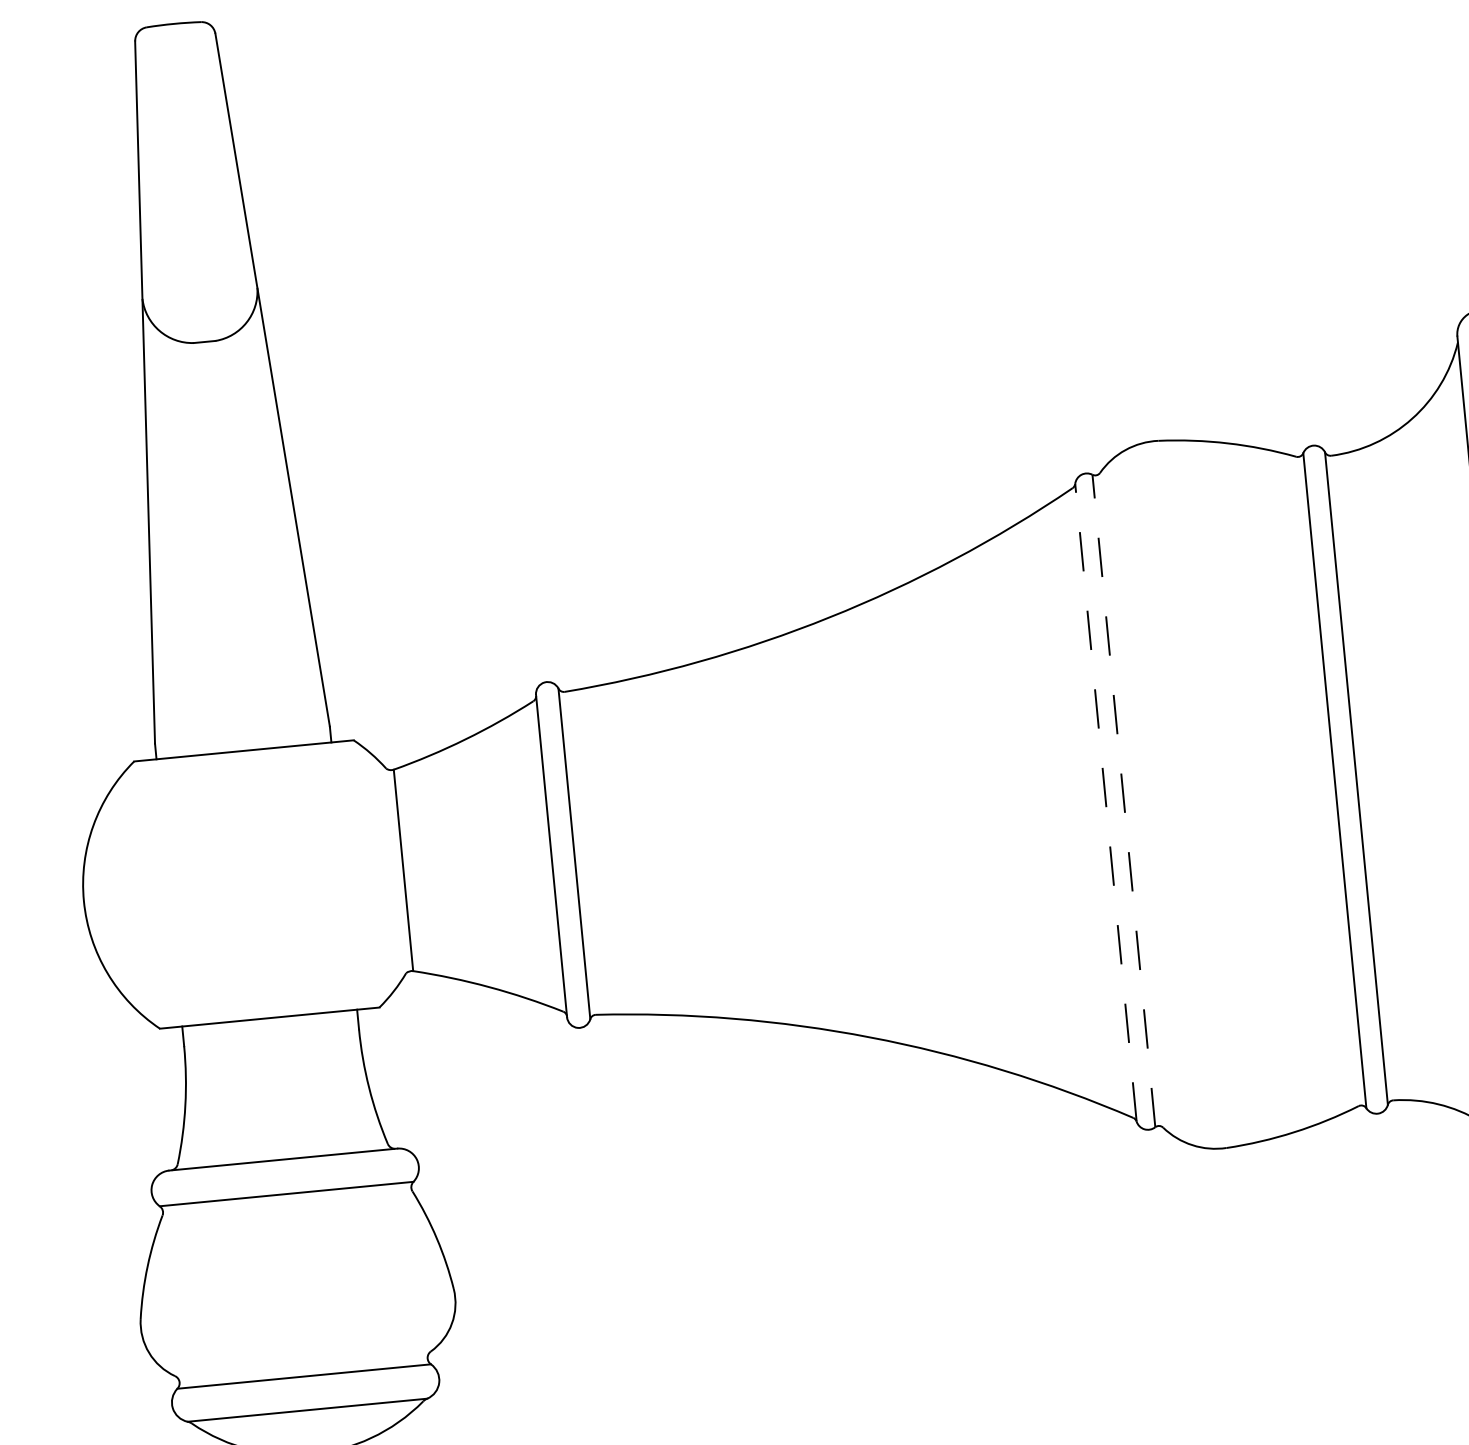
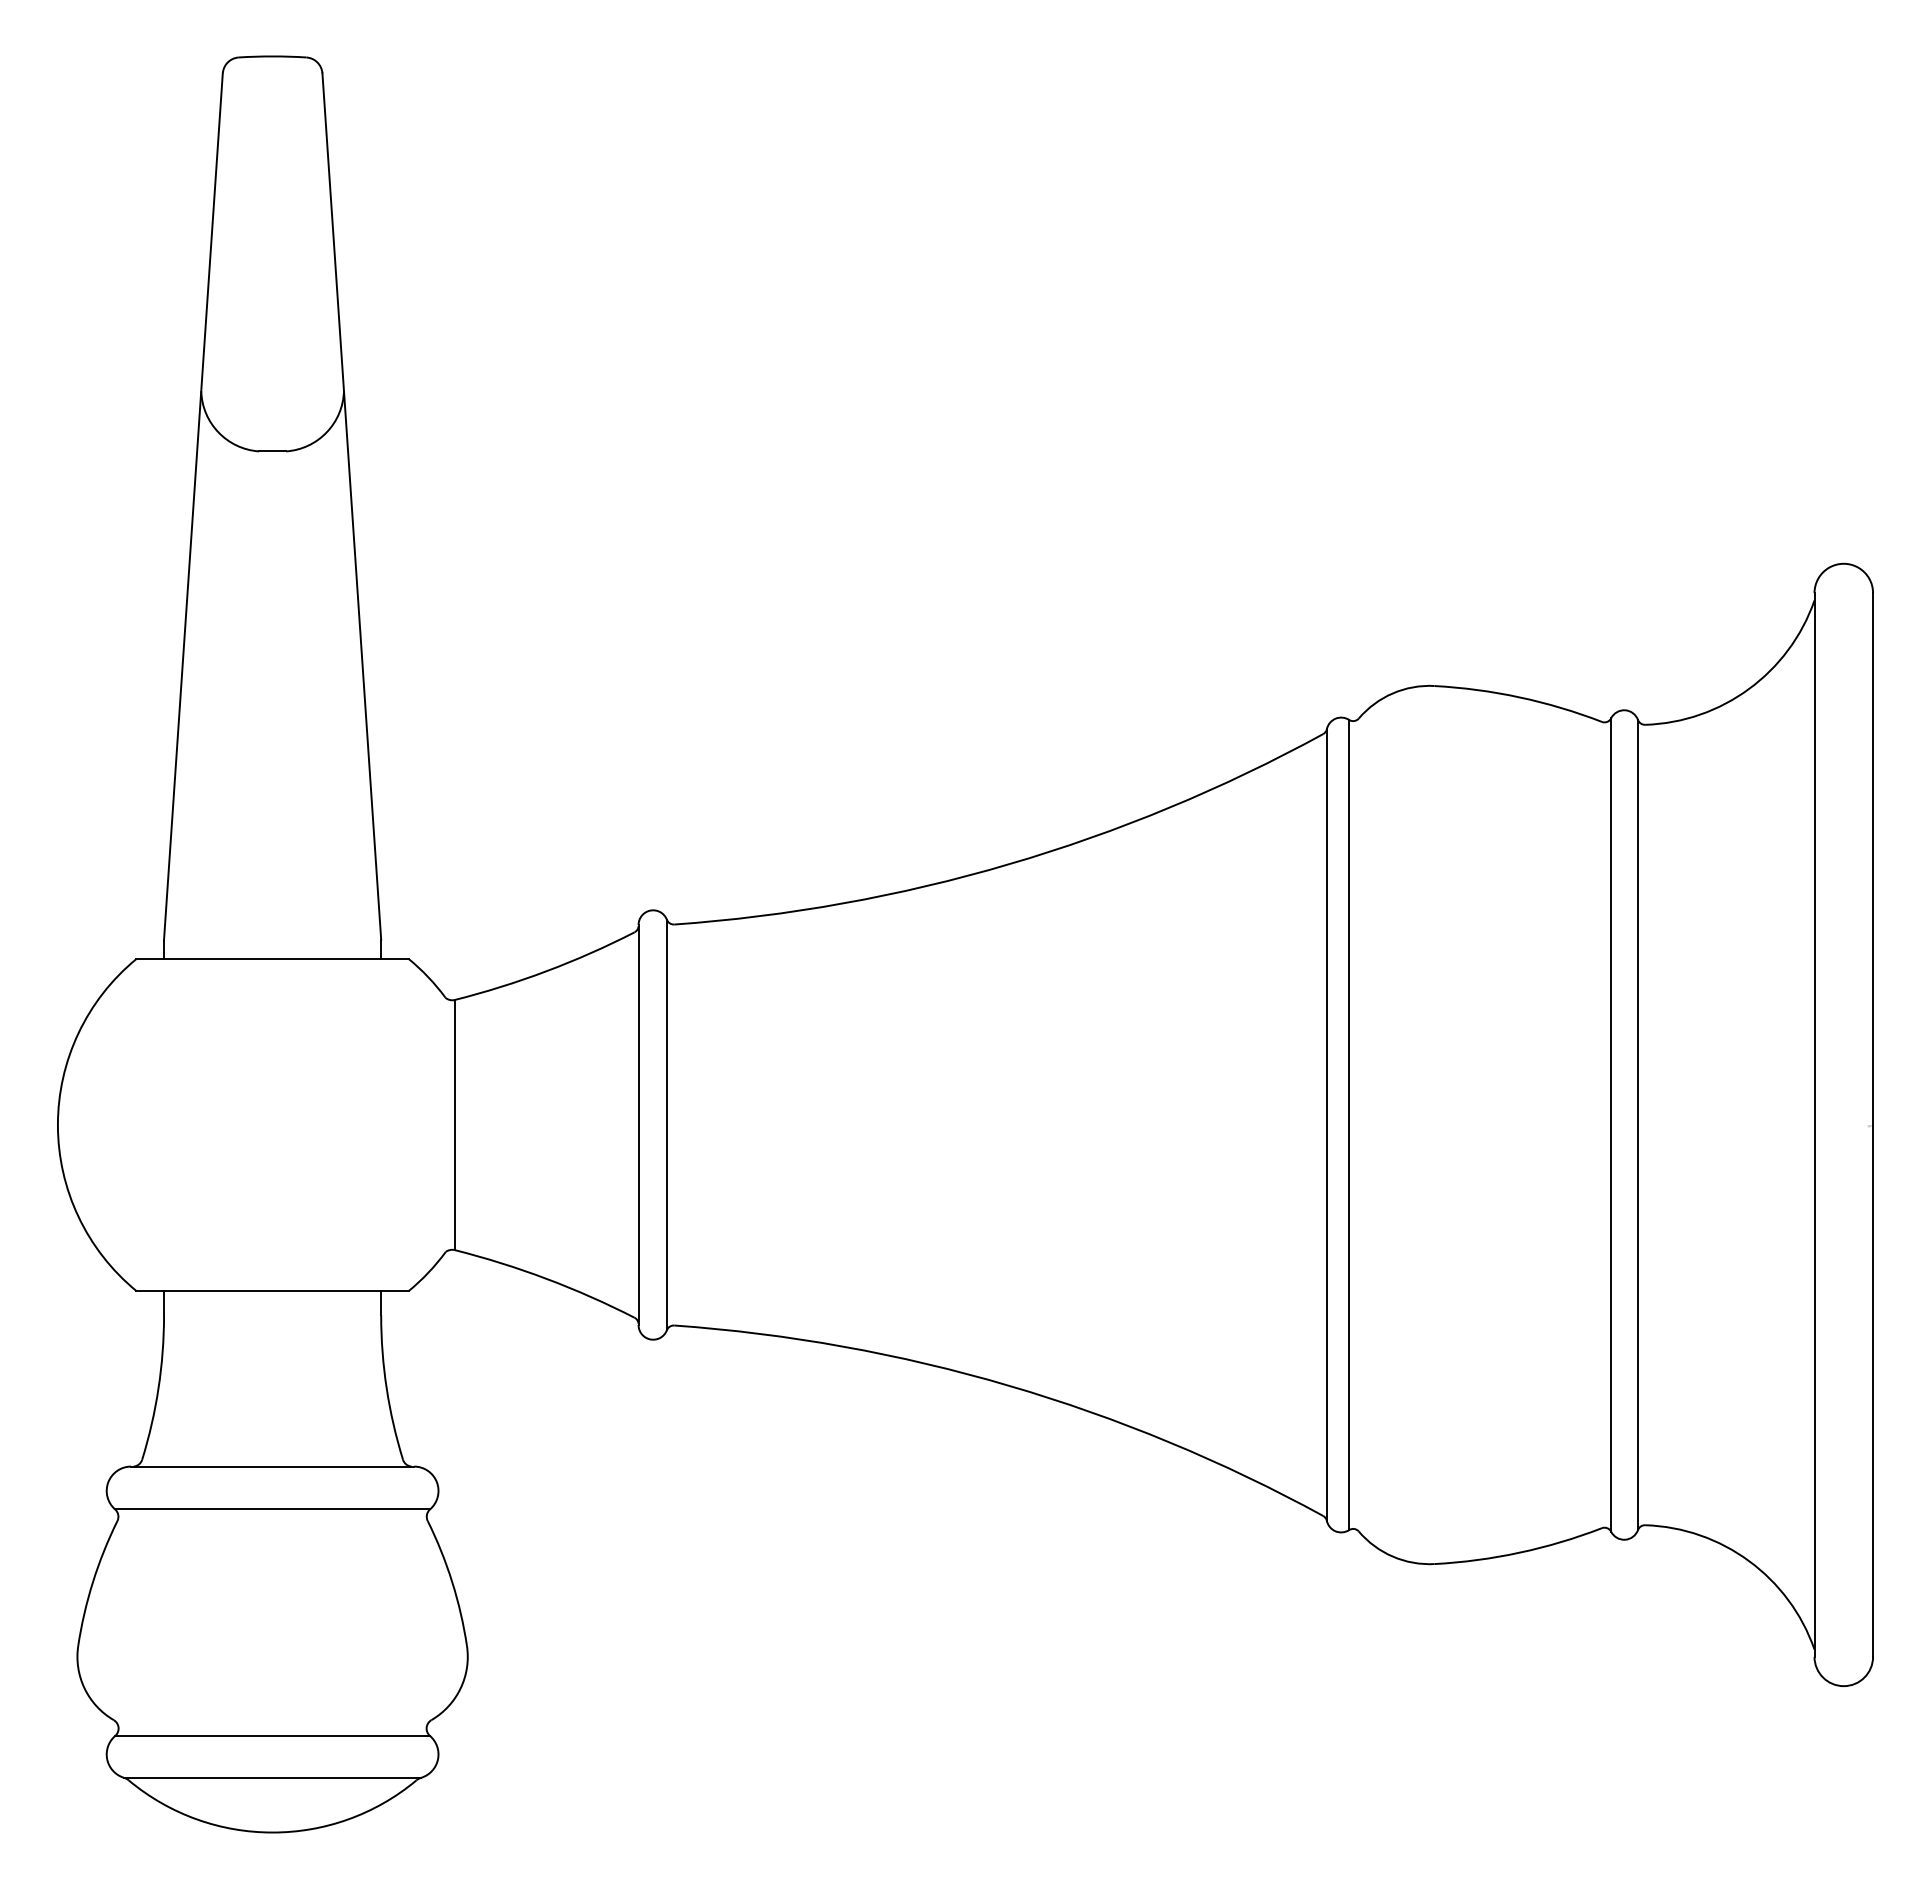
line: (1124, 800) -> (1349, 1124), dashed -> solid
line: (1105, 803) -> (1326, 1125), dashed -> solid

